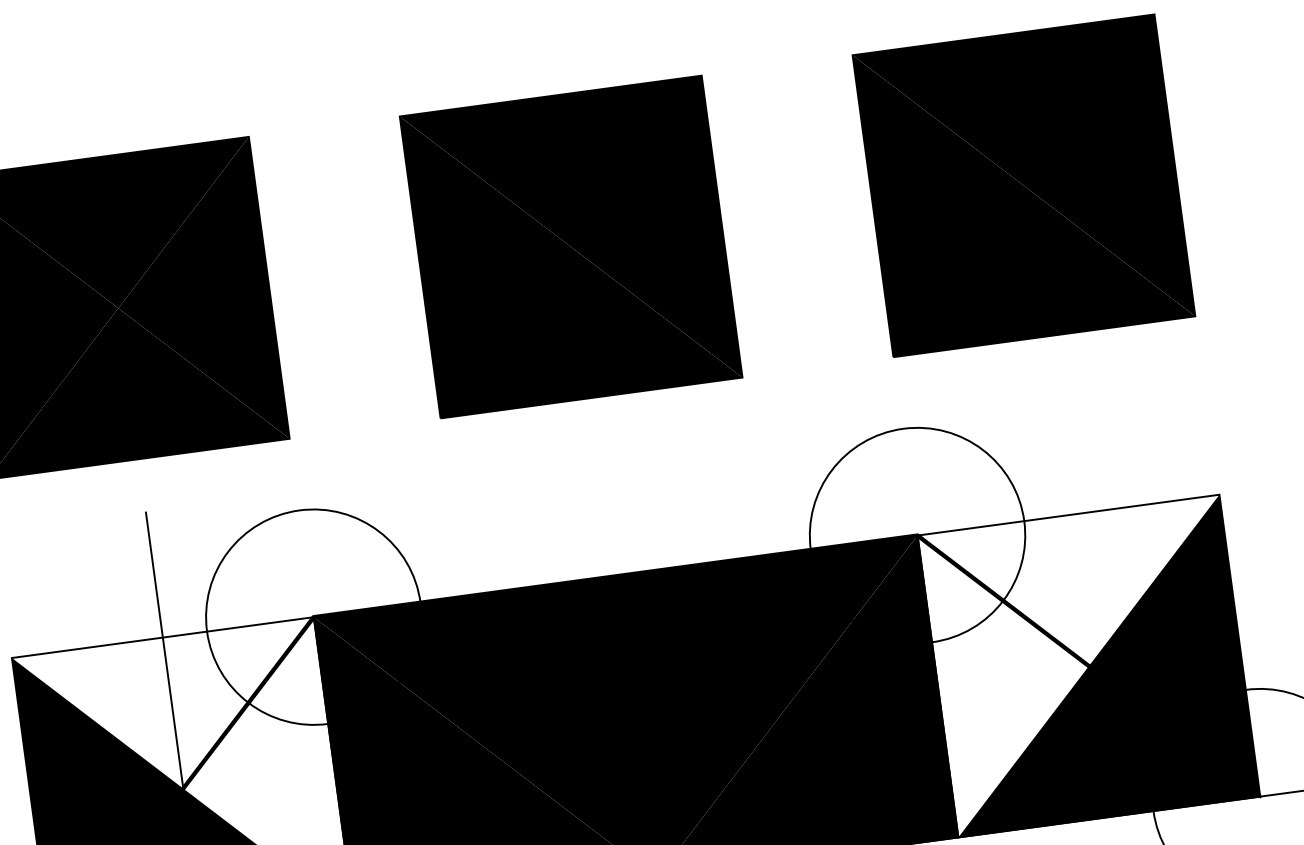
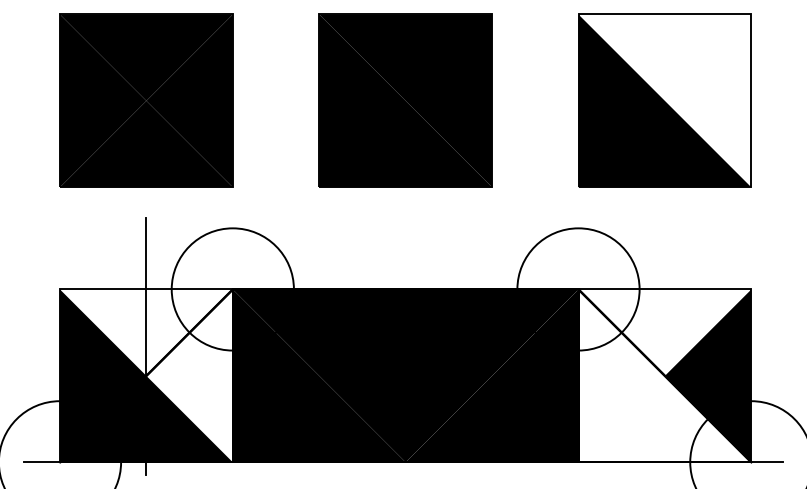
fill: (1023, 185) -> (664, 100), removed
fill: (1098, 740) -> (664, 418), removed

